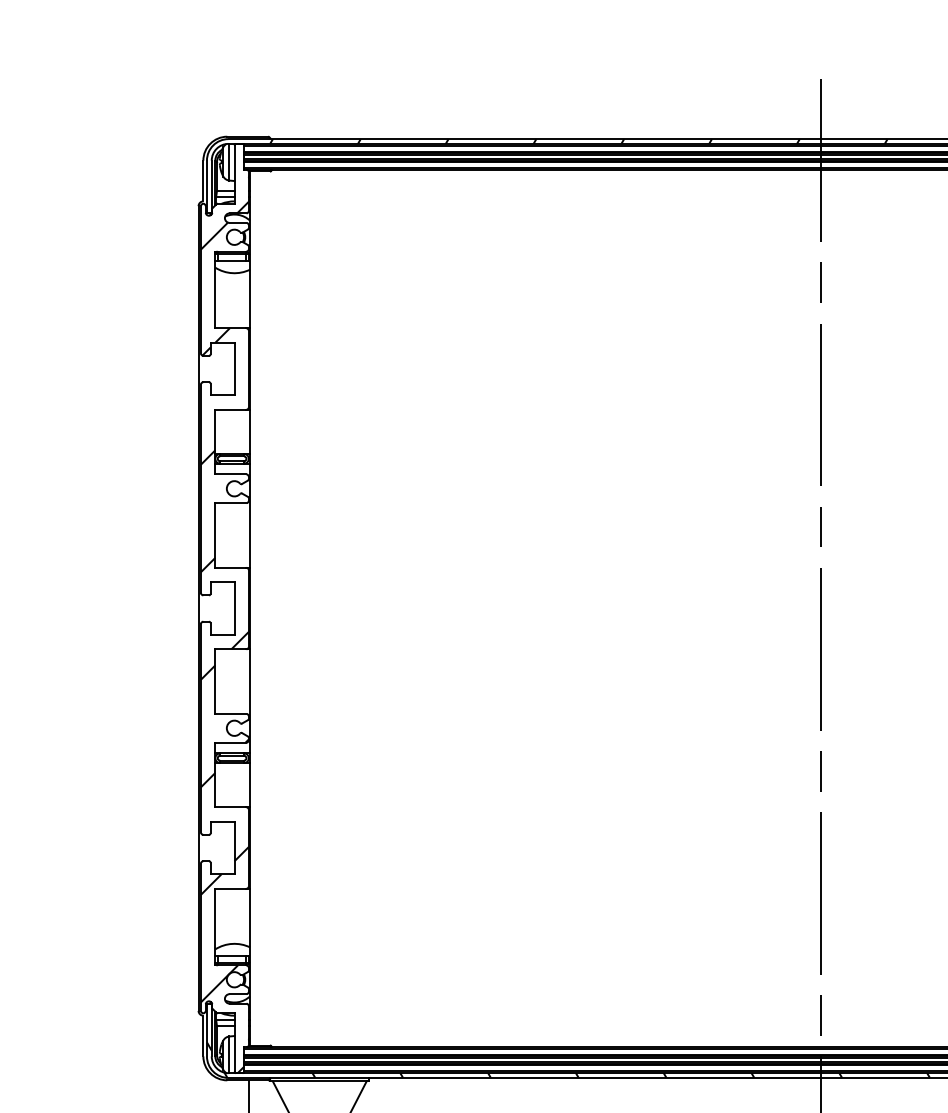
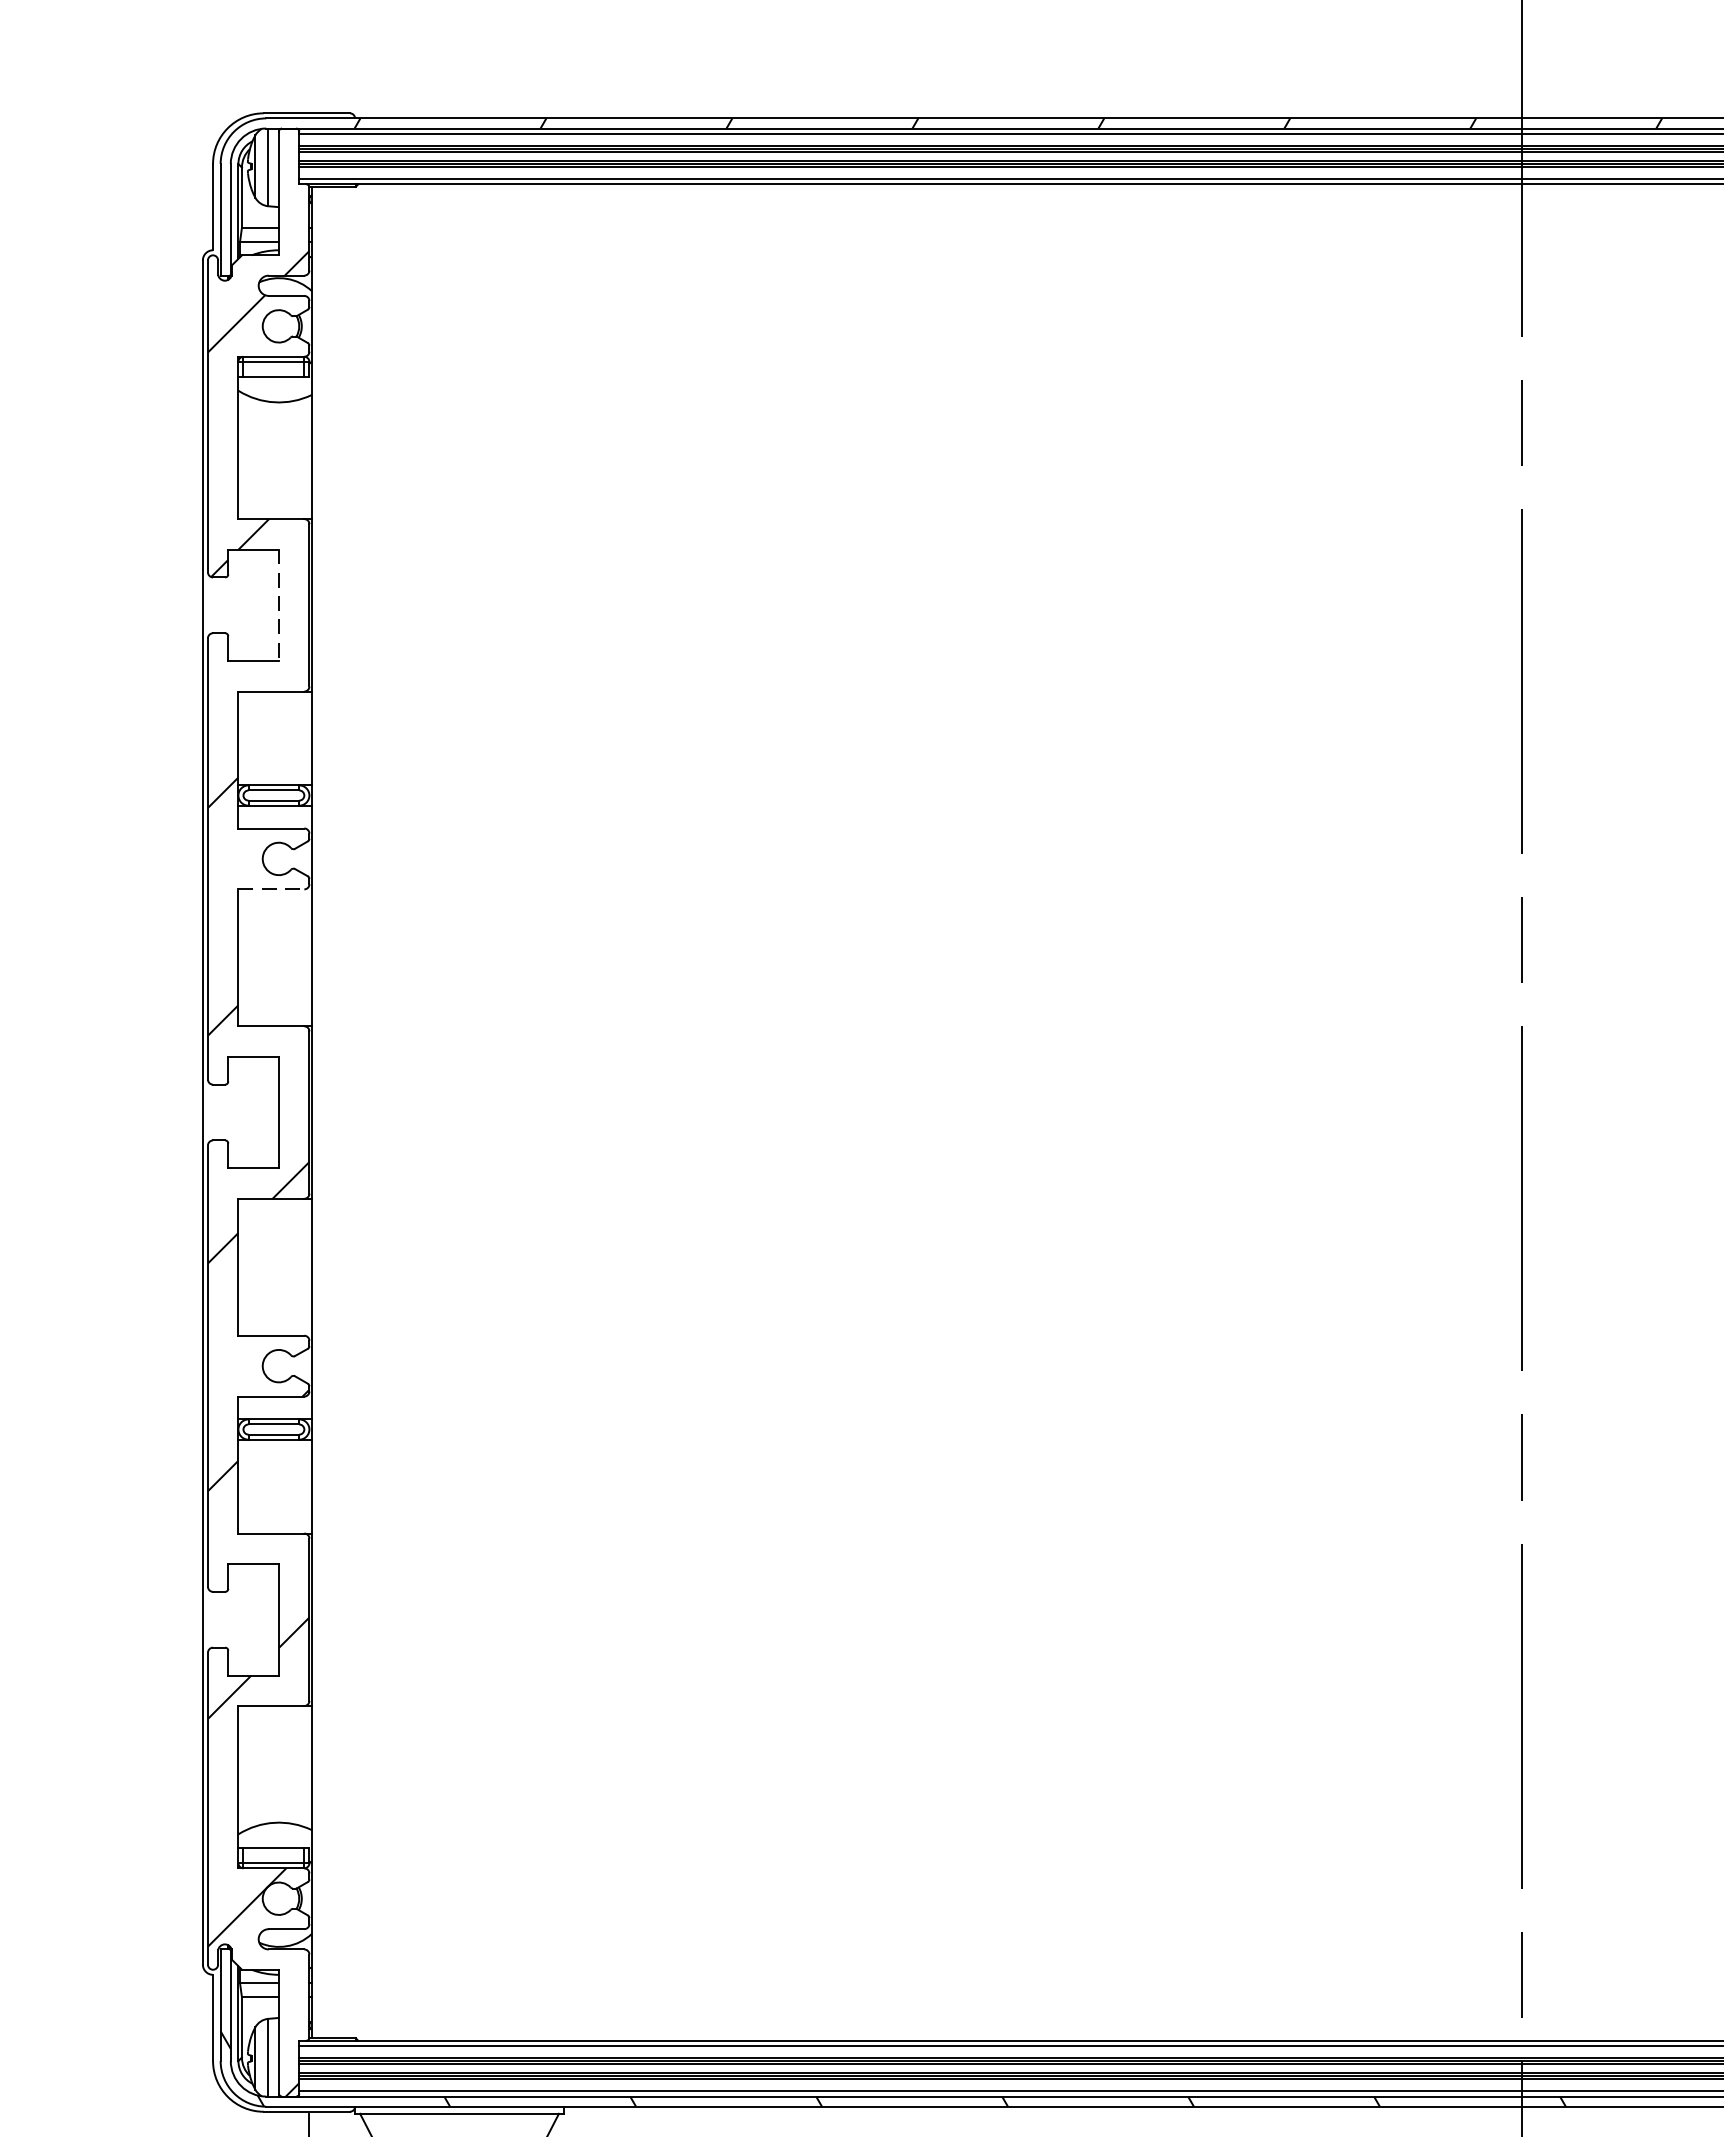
line: (234, 369) -> (278, 606), solid -> dashed
line: (230, 503) -> (270, 890), solid -> dashed

